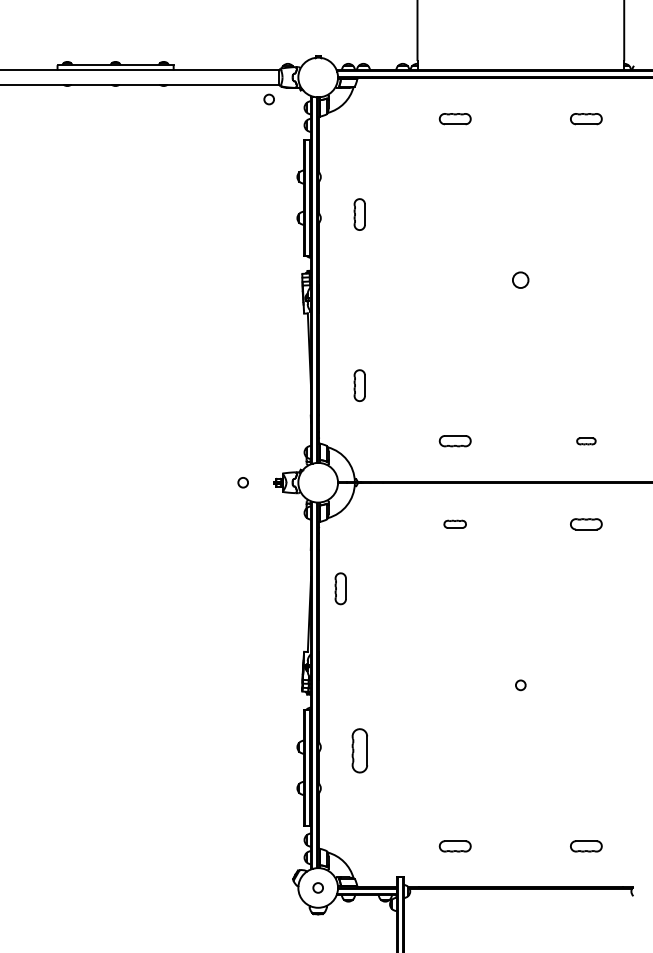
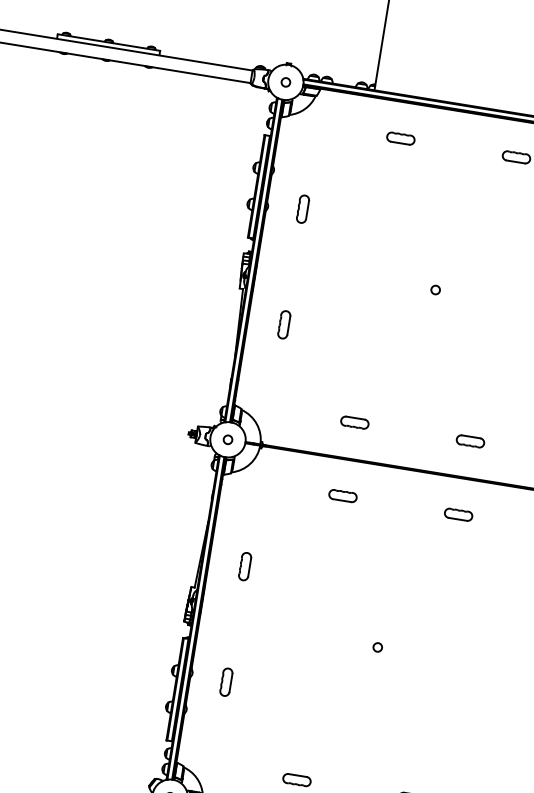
circle: (268, 99) -> (285, 82), moved
circle: (520, 279) -> (435, 289), size x0.62
part: (359, 385) -> (284, 324), moved
part: (586, 441) -> (470, 441), size x1.67
circle: (242, 482) -> (227, 439), moved
part: (454, 524) -> (342, 496), size x1.43
part: (340, 588) -> (244, 566), moved
part: (359, 750) -> (226, 681), size x0.71

